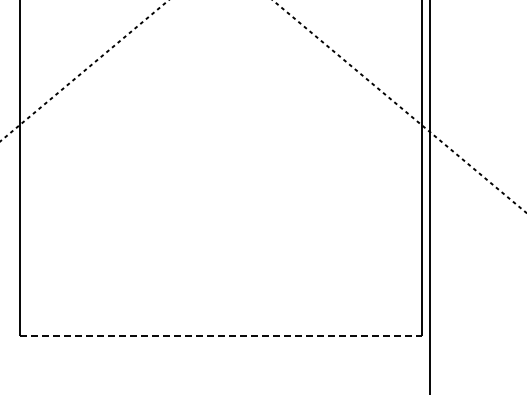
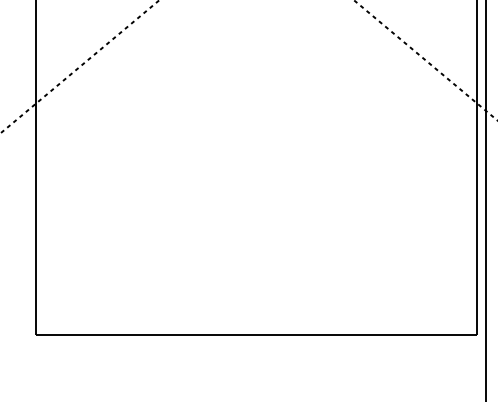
line: (220, 335) -> (256, 334), dashed -> solid

